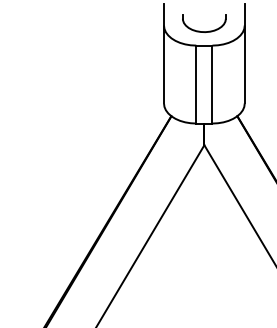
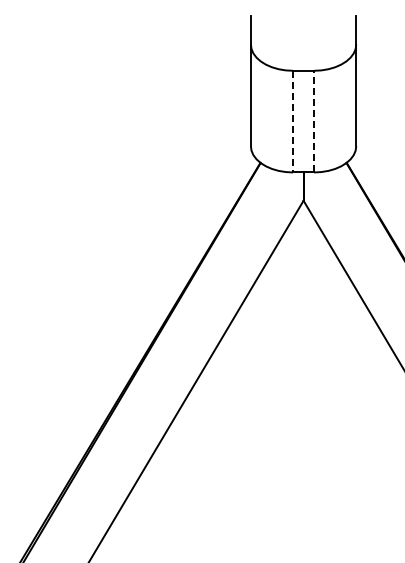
part: (204, 31) -> (303, 52), removed
line: (196, 84) -> (293, 121), solid -> dashed
line: (212, 84) -> (314, 121), solid -> dashed

